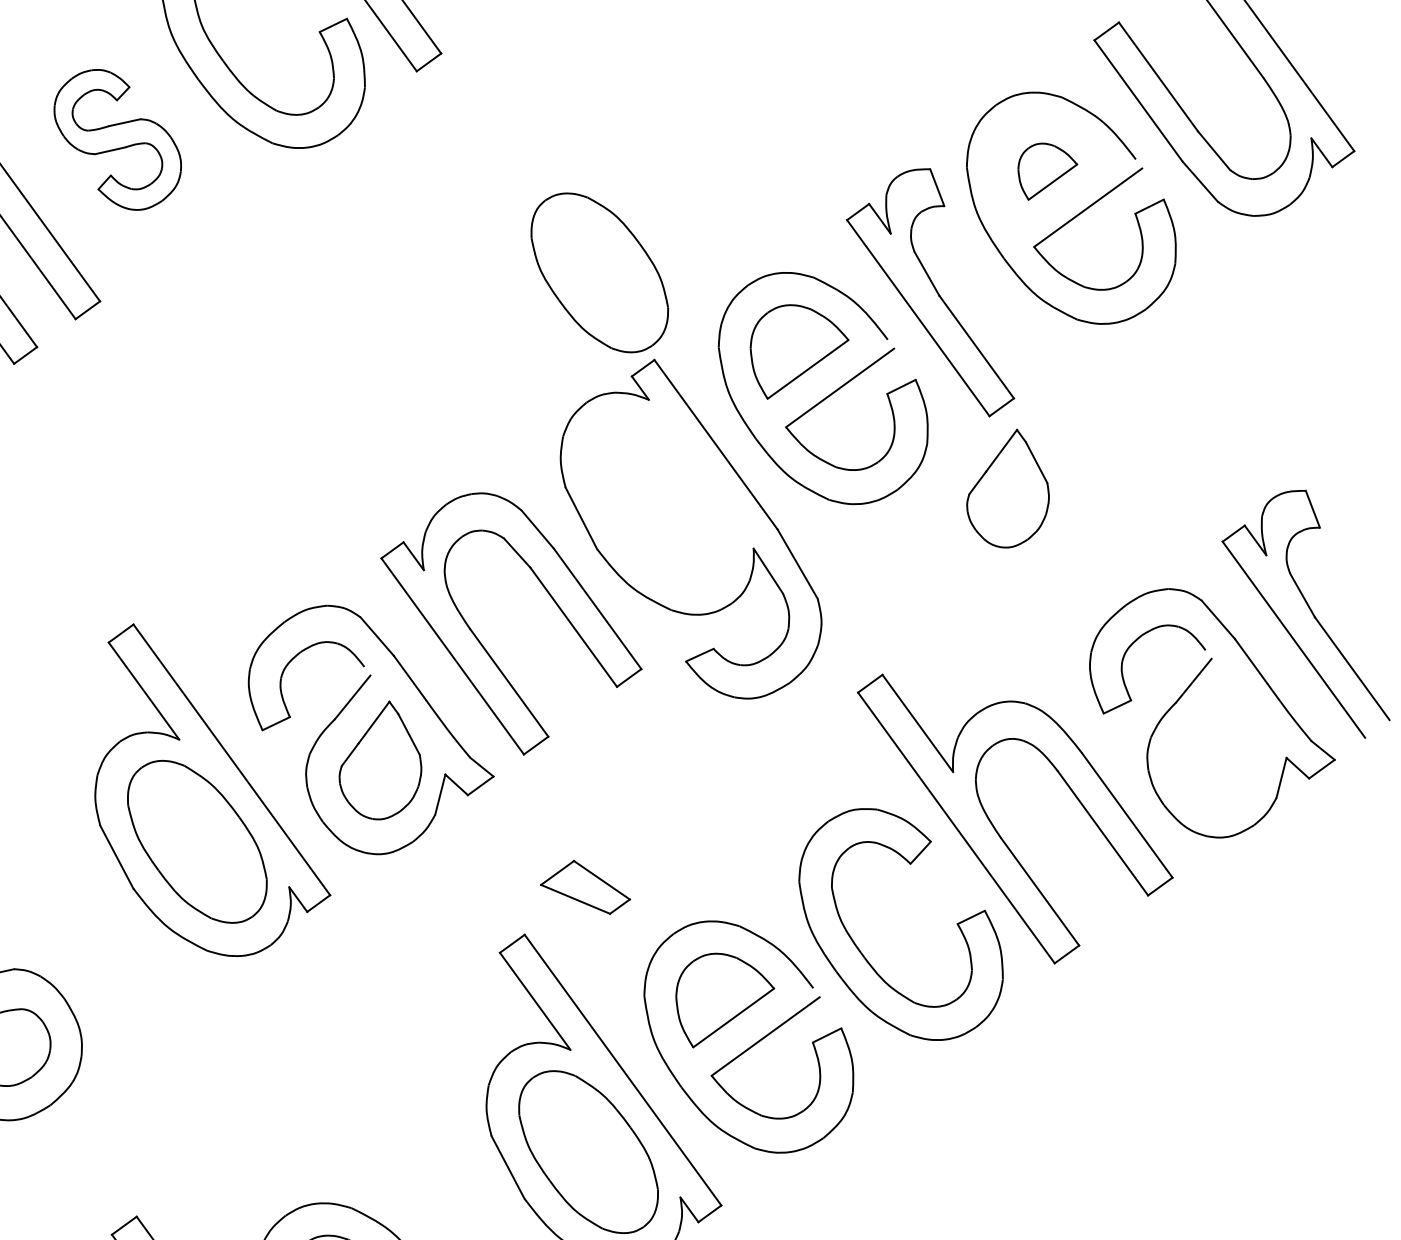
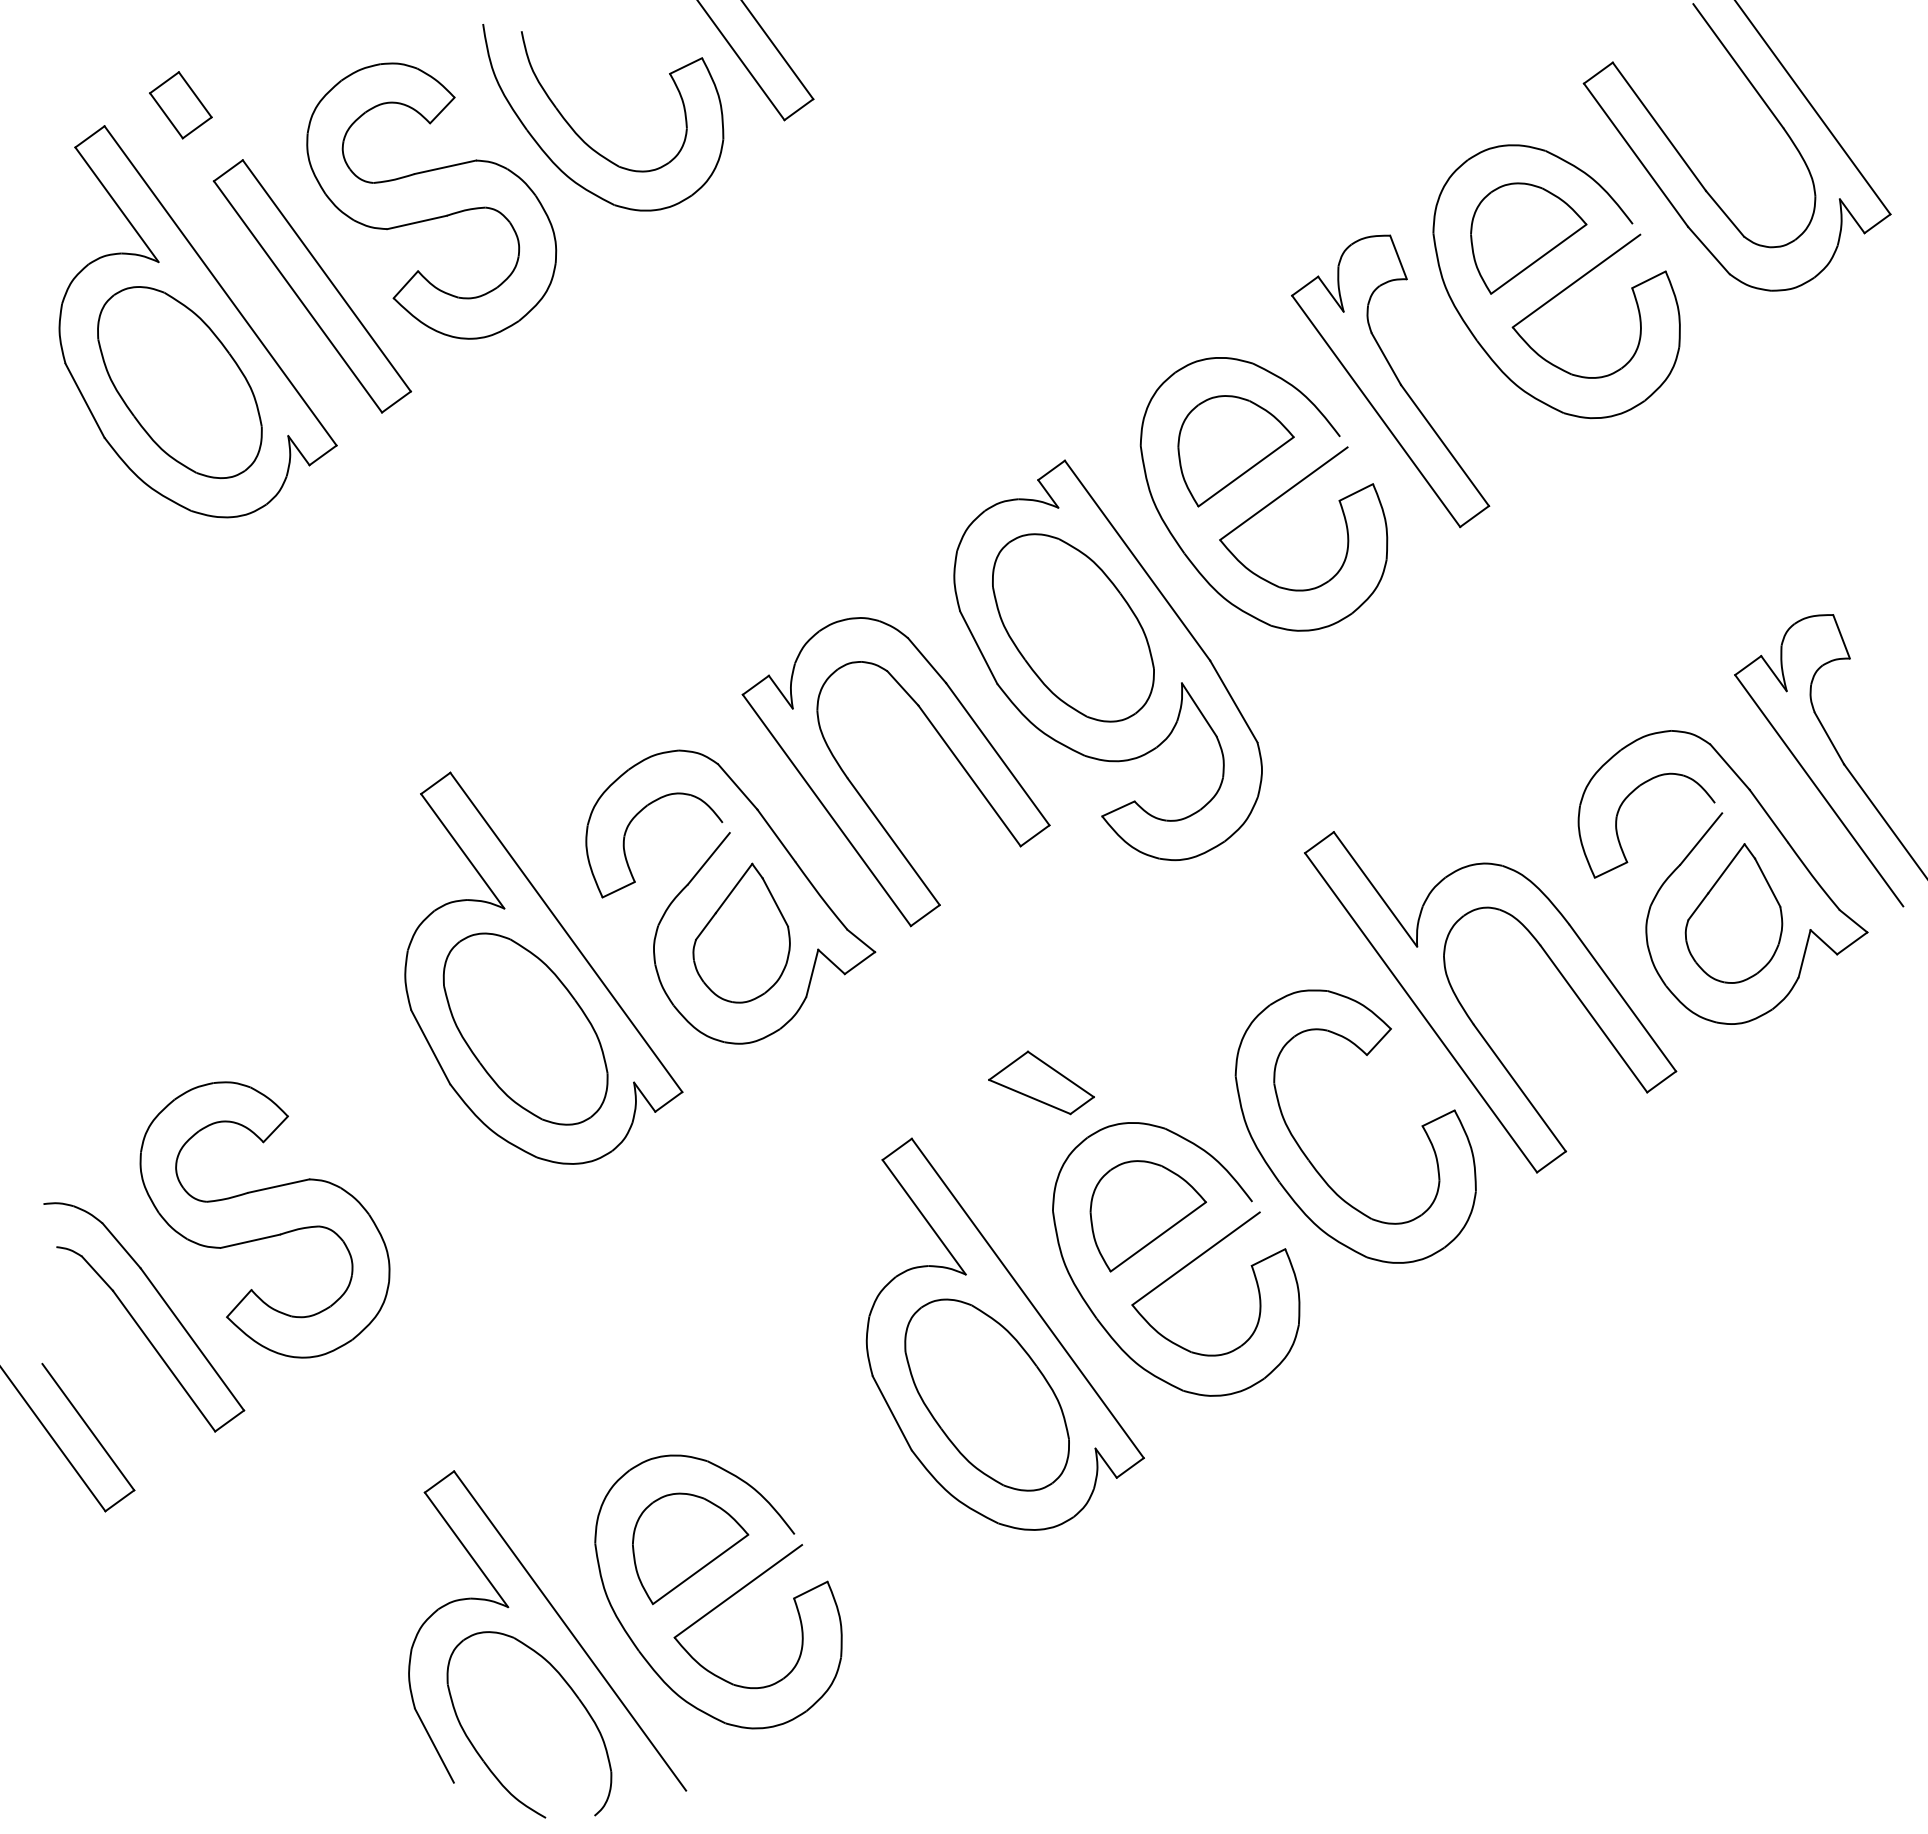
part: (117, 139) -> (431, 200), size x1.67
part: (1047, 171) -> (1528, 238), size x1.67
part: (599, 272) -> (1073, 627), moved
part: (1007, 488) -> (1733, 913), moved
part: (585, 887) -> (1041, 1082), moved

